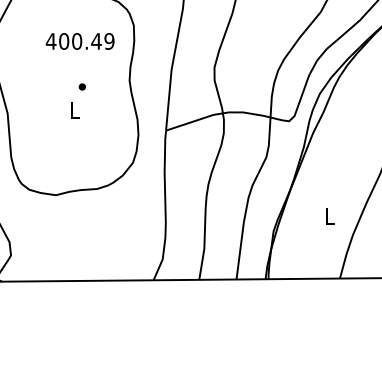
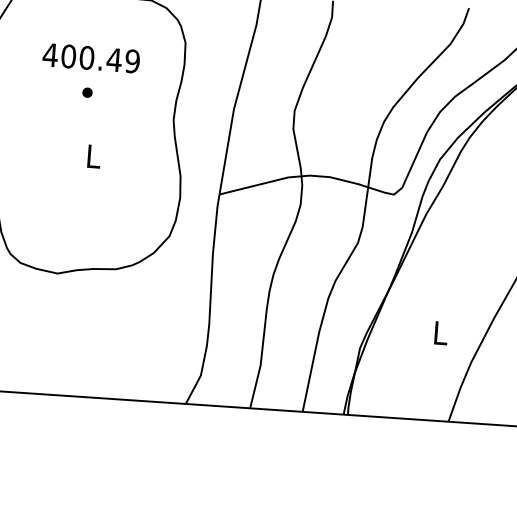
text: (79, 41) -> (90, 58), moved
part: (81, 86) -> (86, 91), moved

